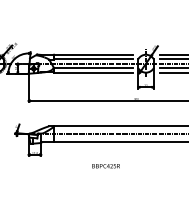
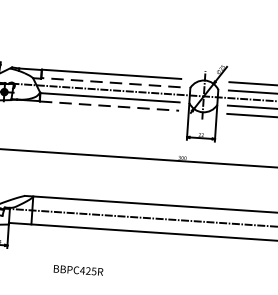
line: (92, 59) -> (109, 82), solid -> dashed
line: (93, 72) -> (109, 105), solid -> dashed
text: (105, 166) -> (77, 270), moved

